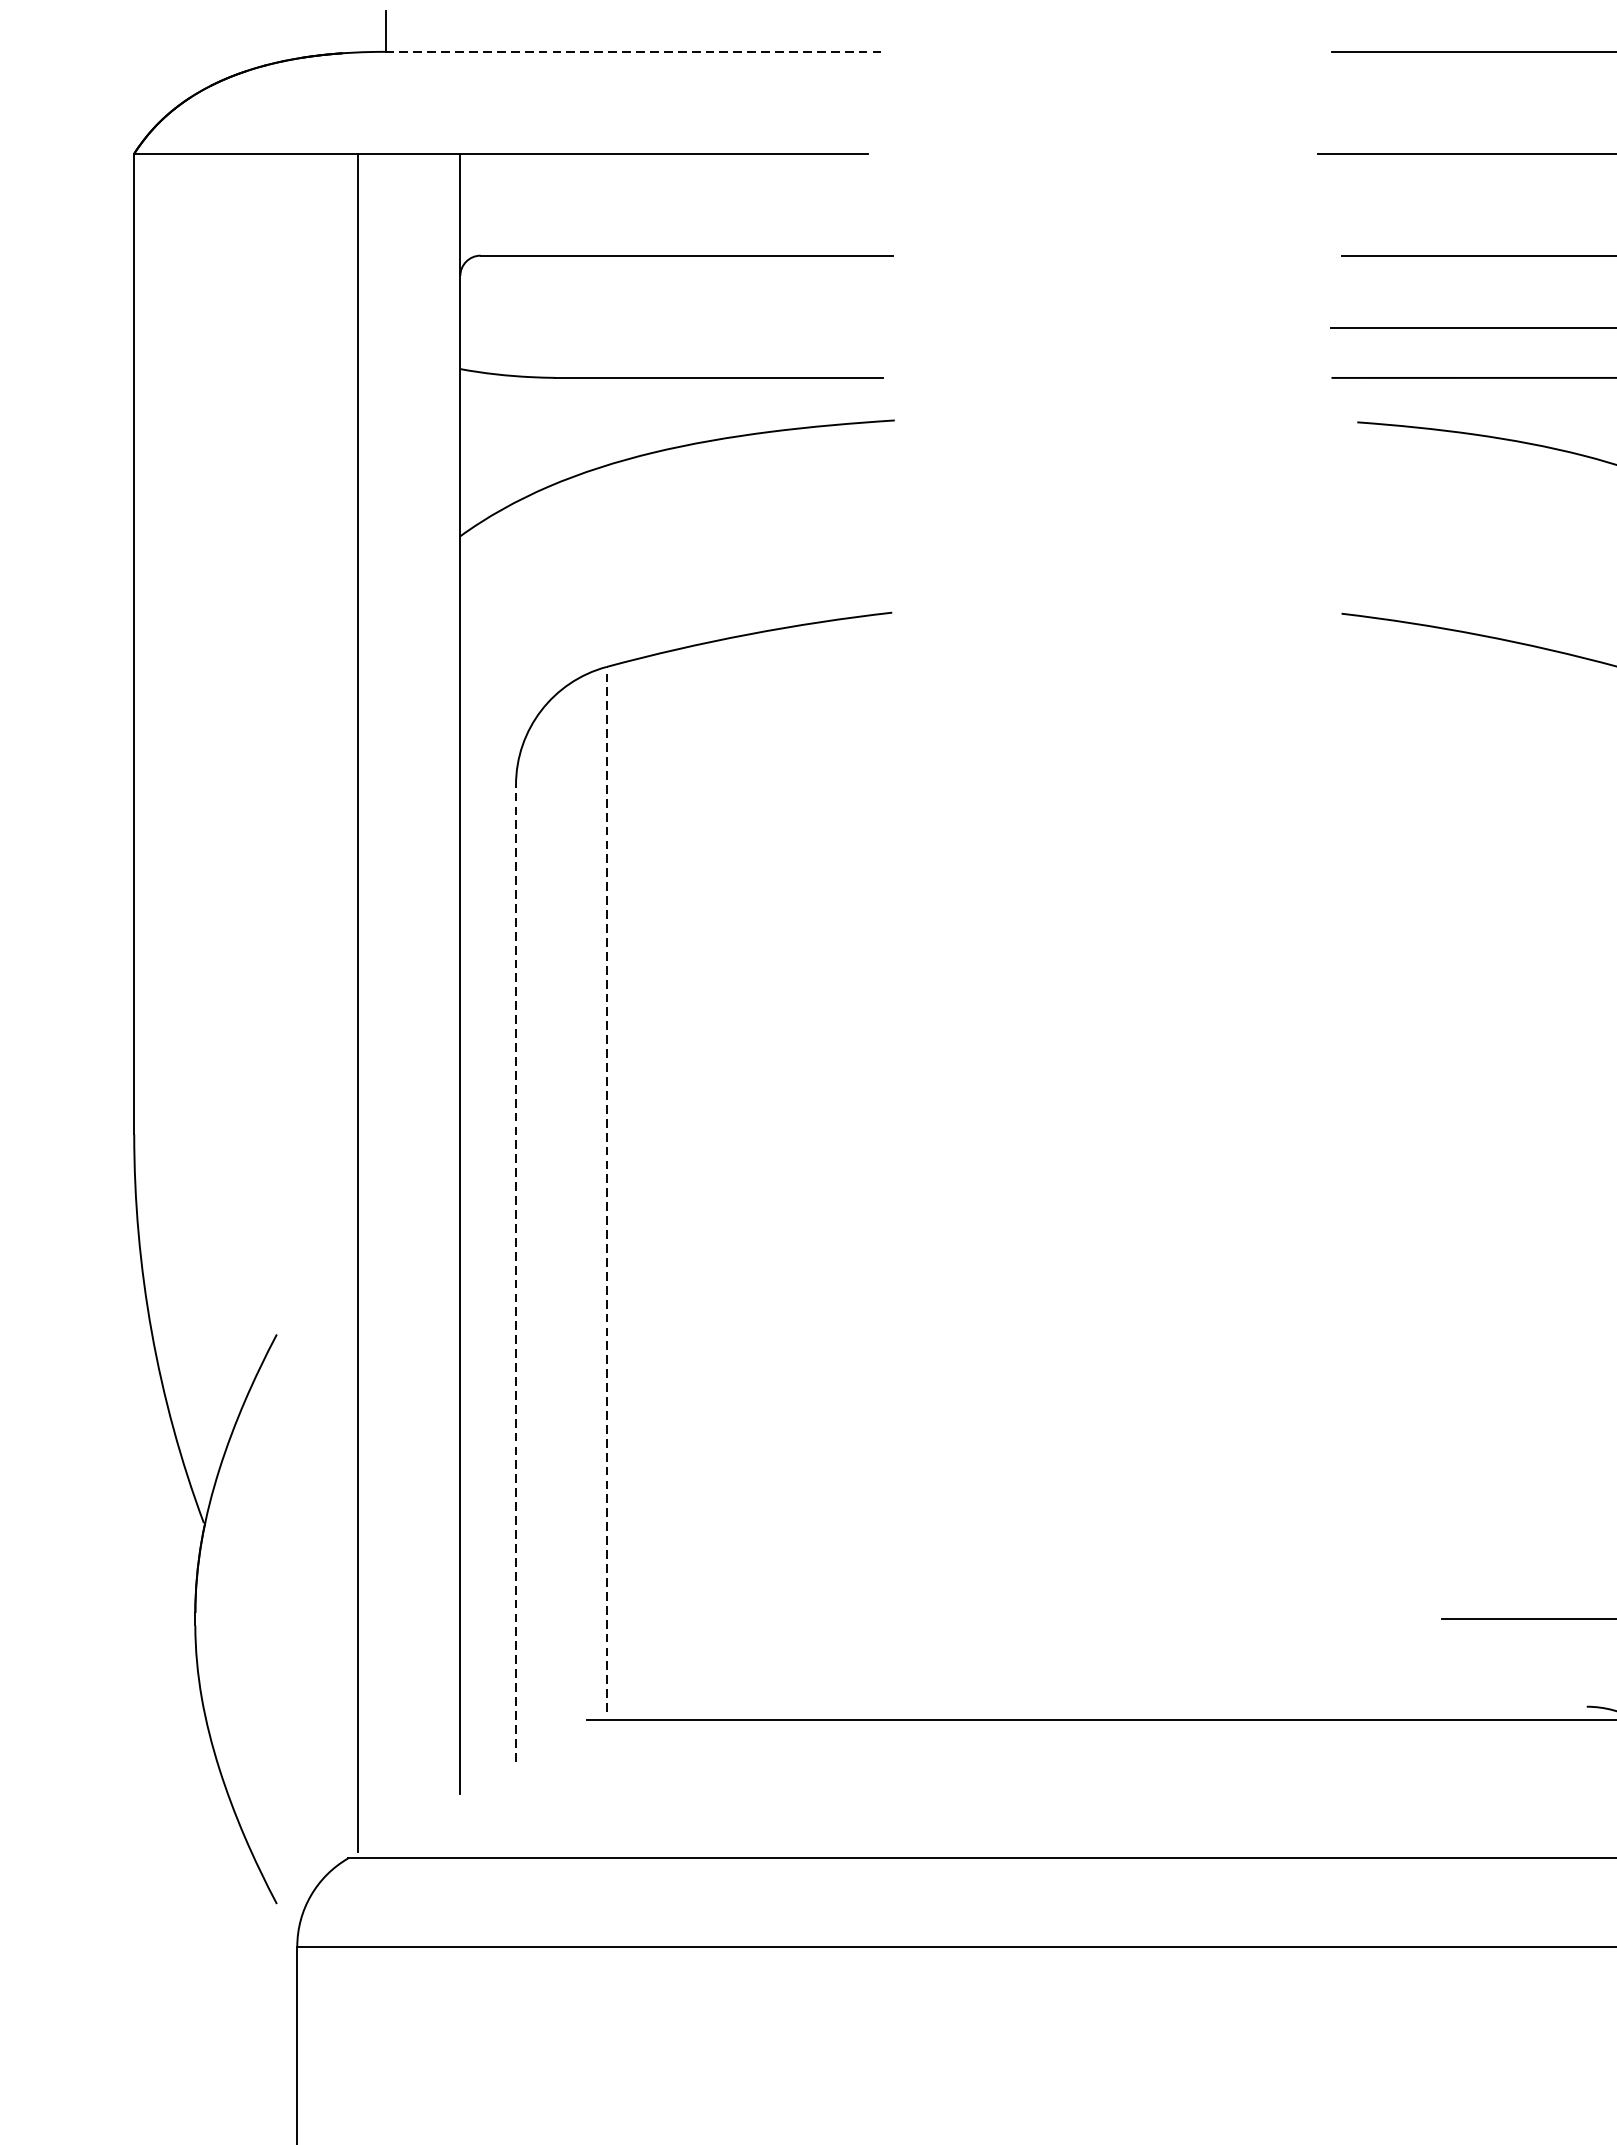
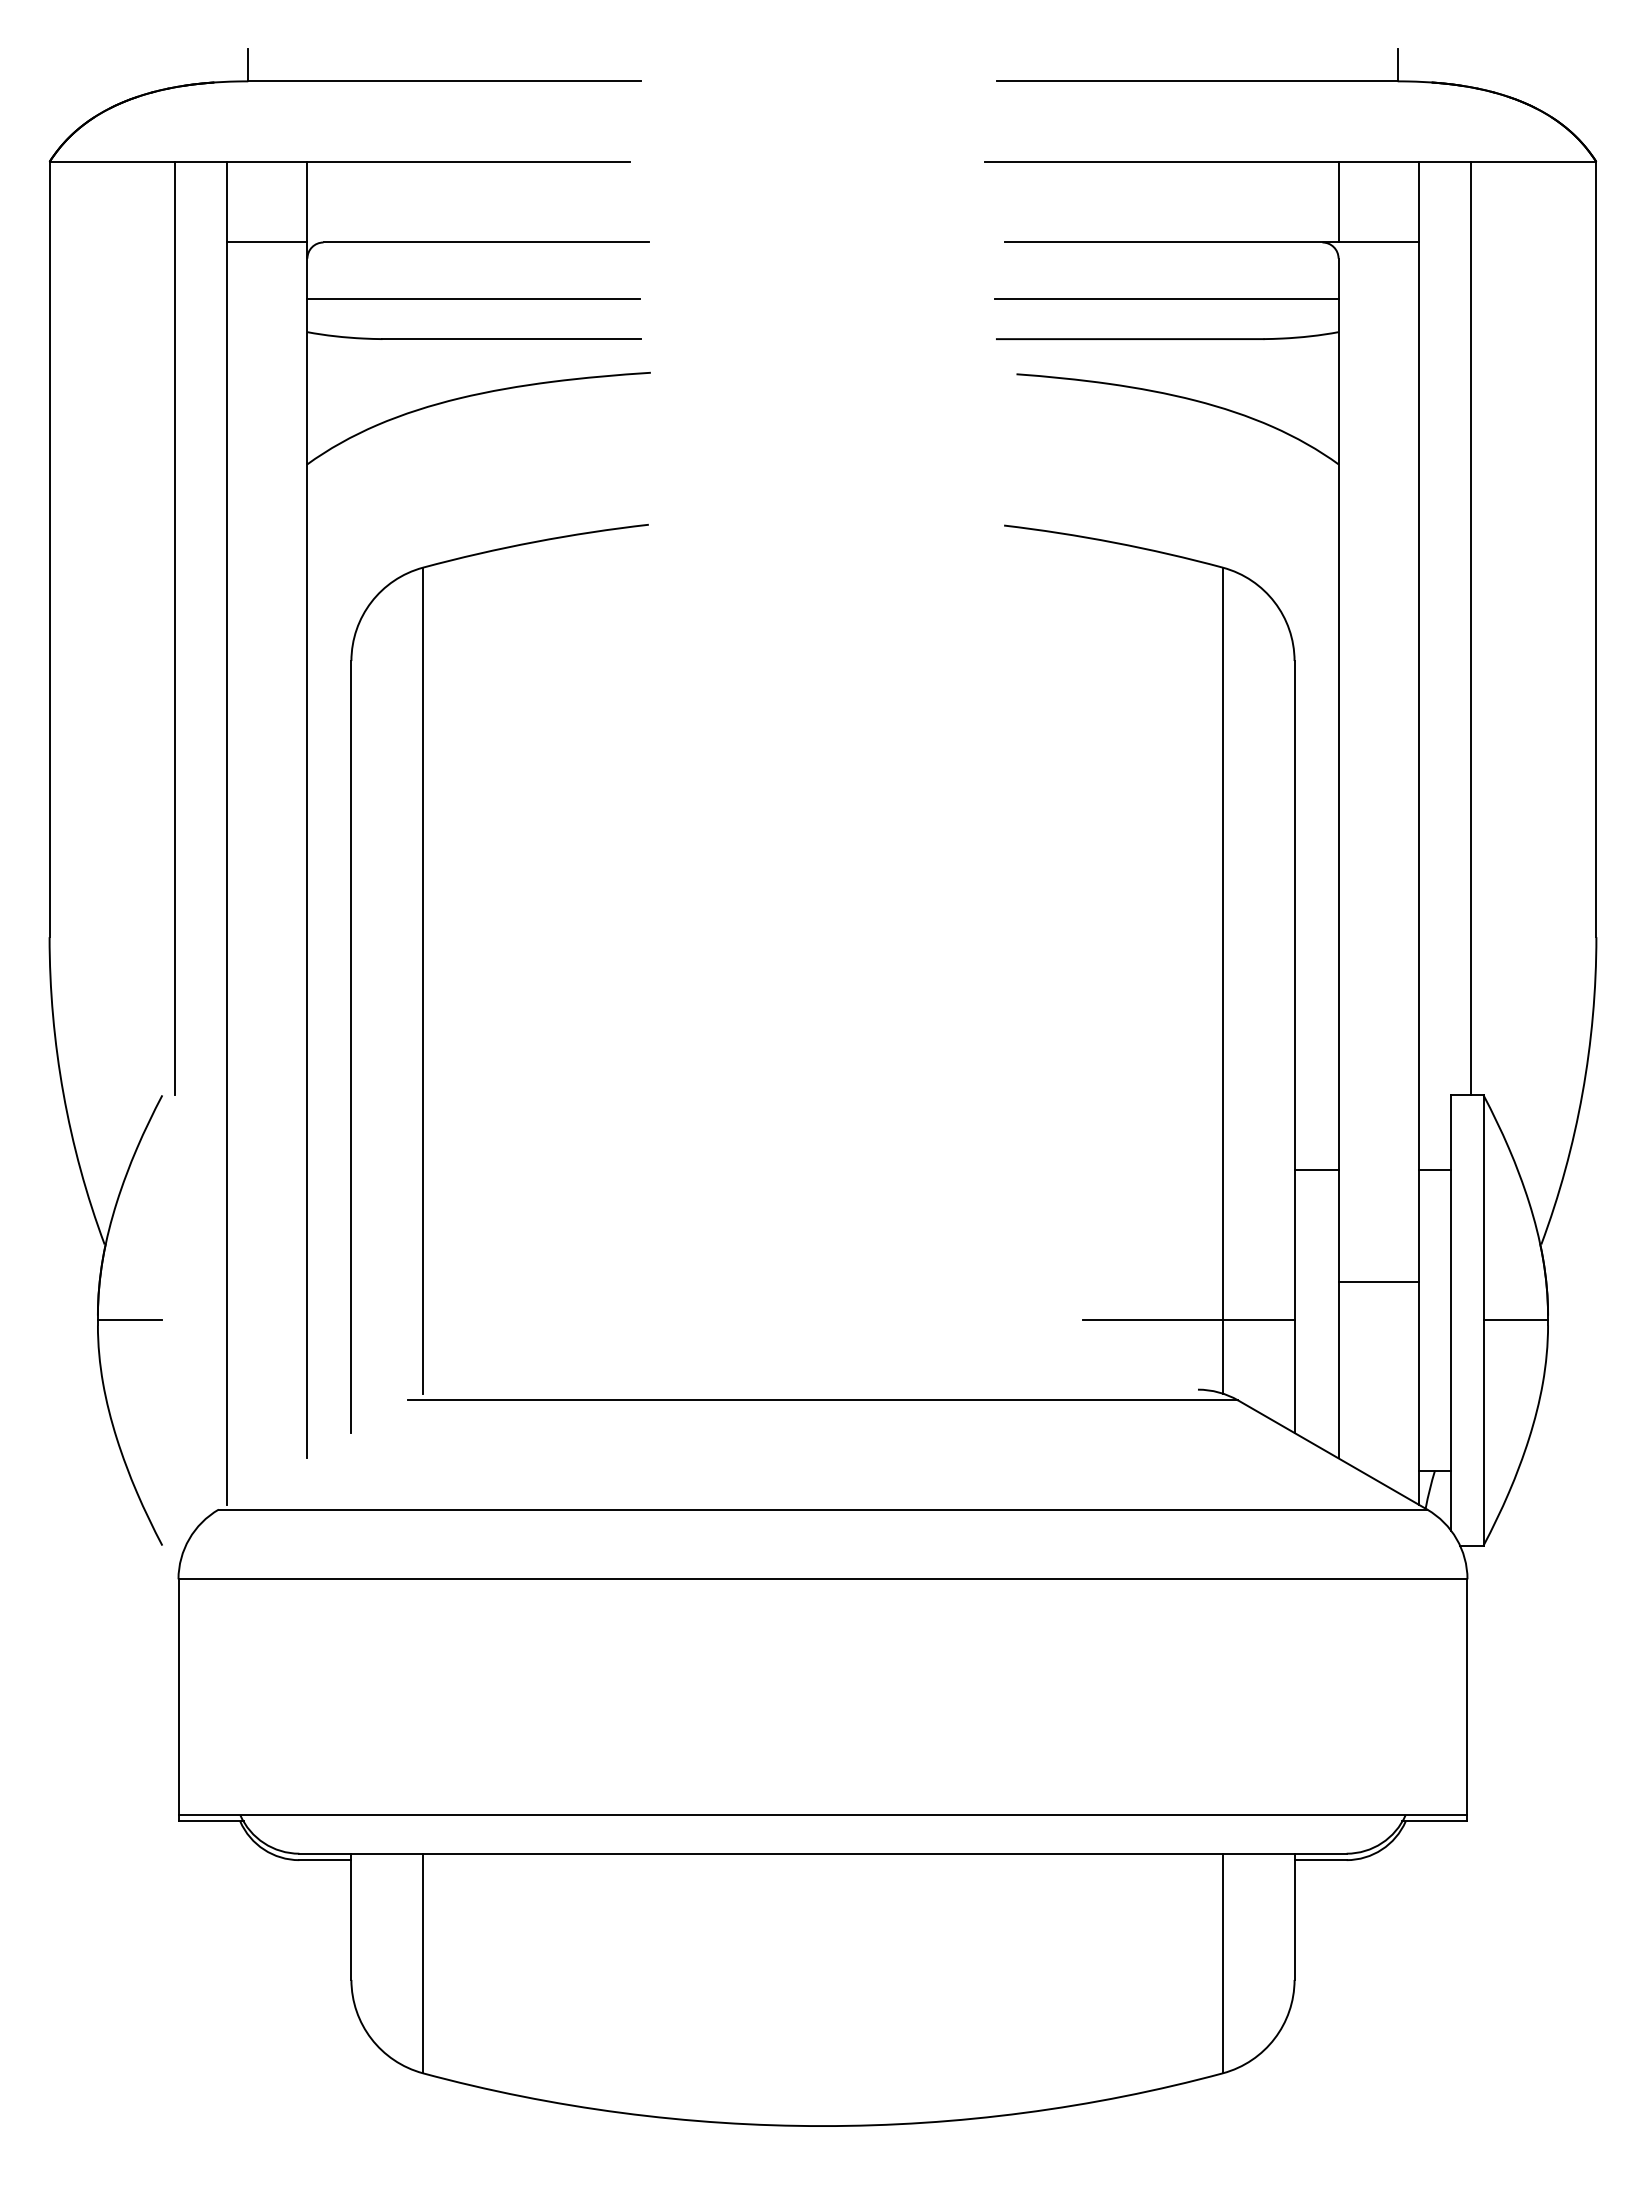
line: (633, 52) -> (444, 81), dashed -> solid
line: (408, 255) -> (266, 242), added
line: (670, 327) -> (473, 299), added
line: (292, 743) -> (174, 628), added
line: (607, 1189) -> (423, 980), dashed -> solid
line: (516, 1273) -> (351, 1047), dashed -> solid
line: (235, 1619) -> (129, 1320), added

